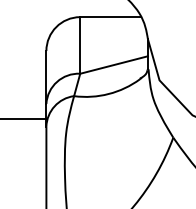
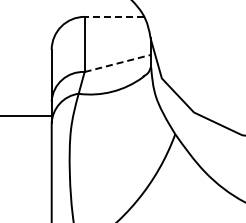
line: (109, 16) -> (113, 16), solid -> dashed
line: (114, 65) -> (118, 63), solid -> dashed

